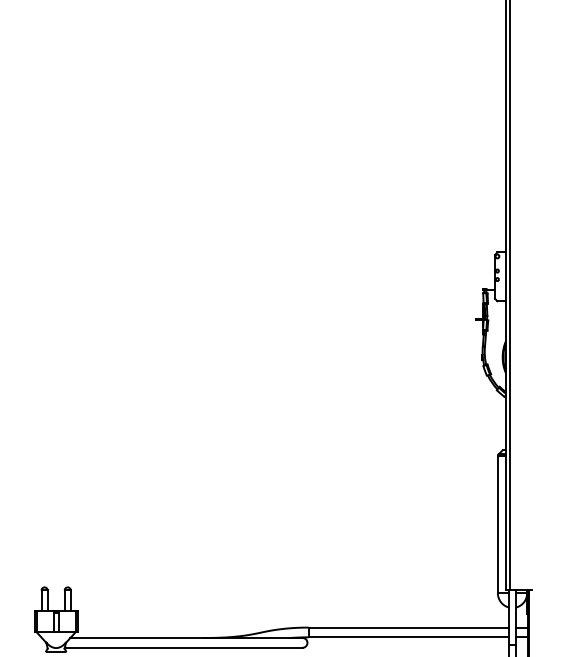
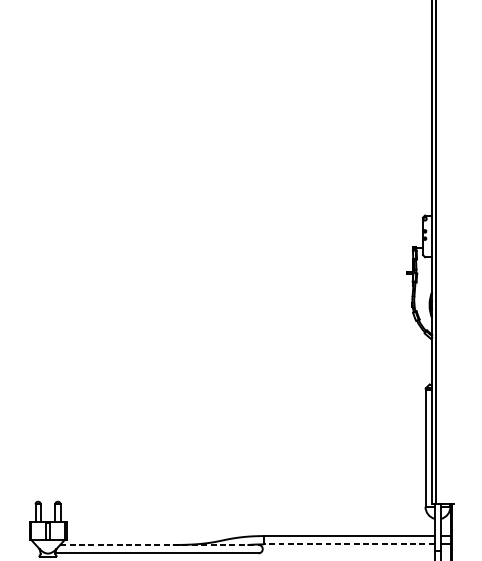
line: (408, 637) -> (349, 544), solid -> dashed
line: (186, 638) -> (159, 545), solid -> dashed

